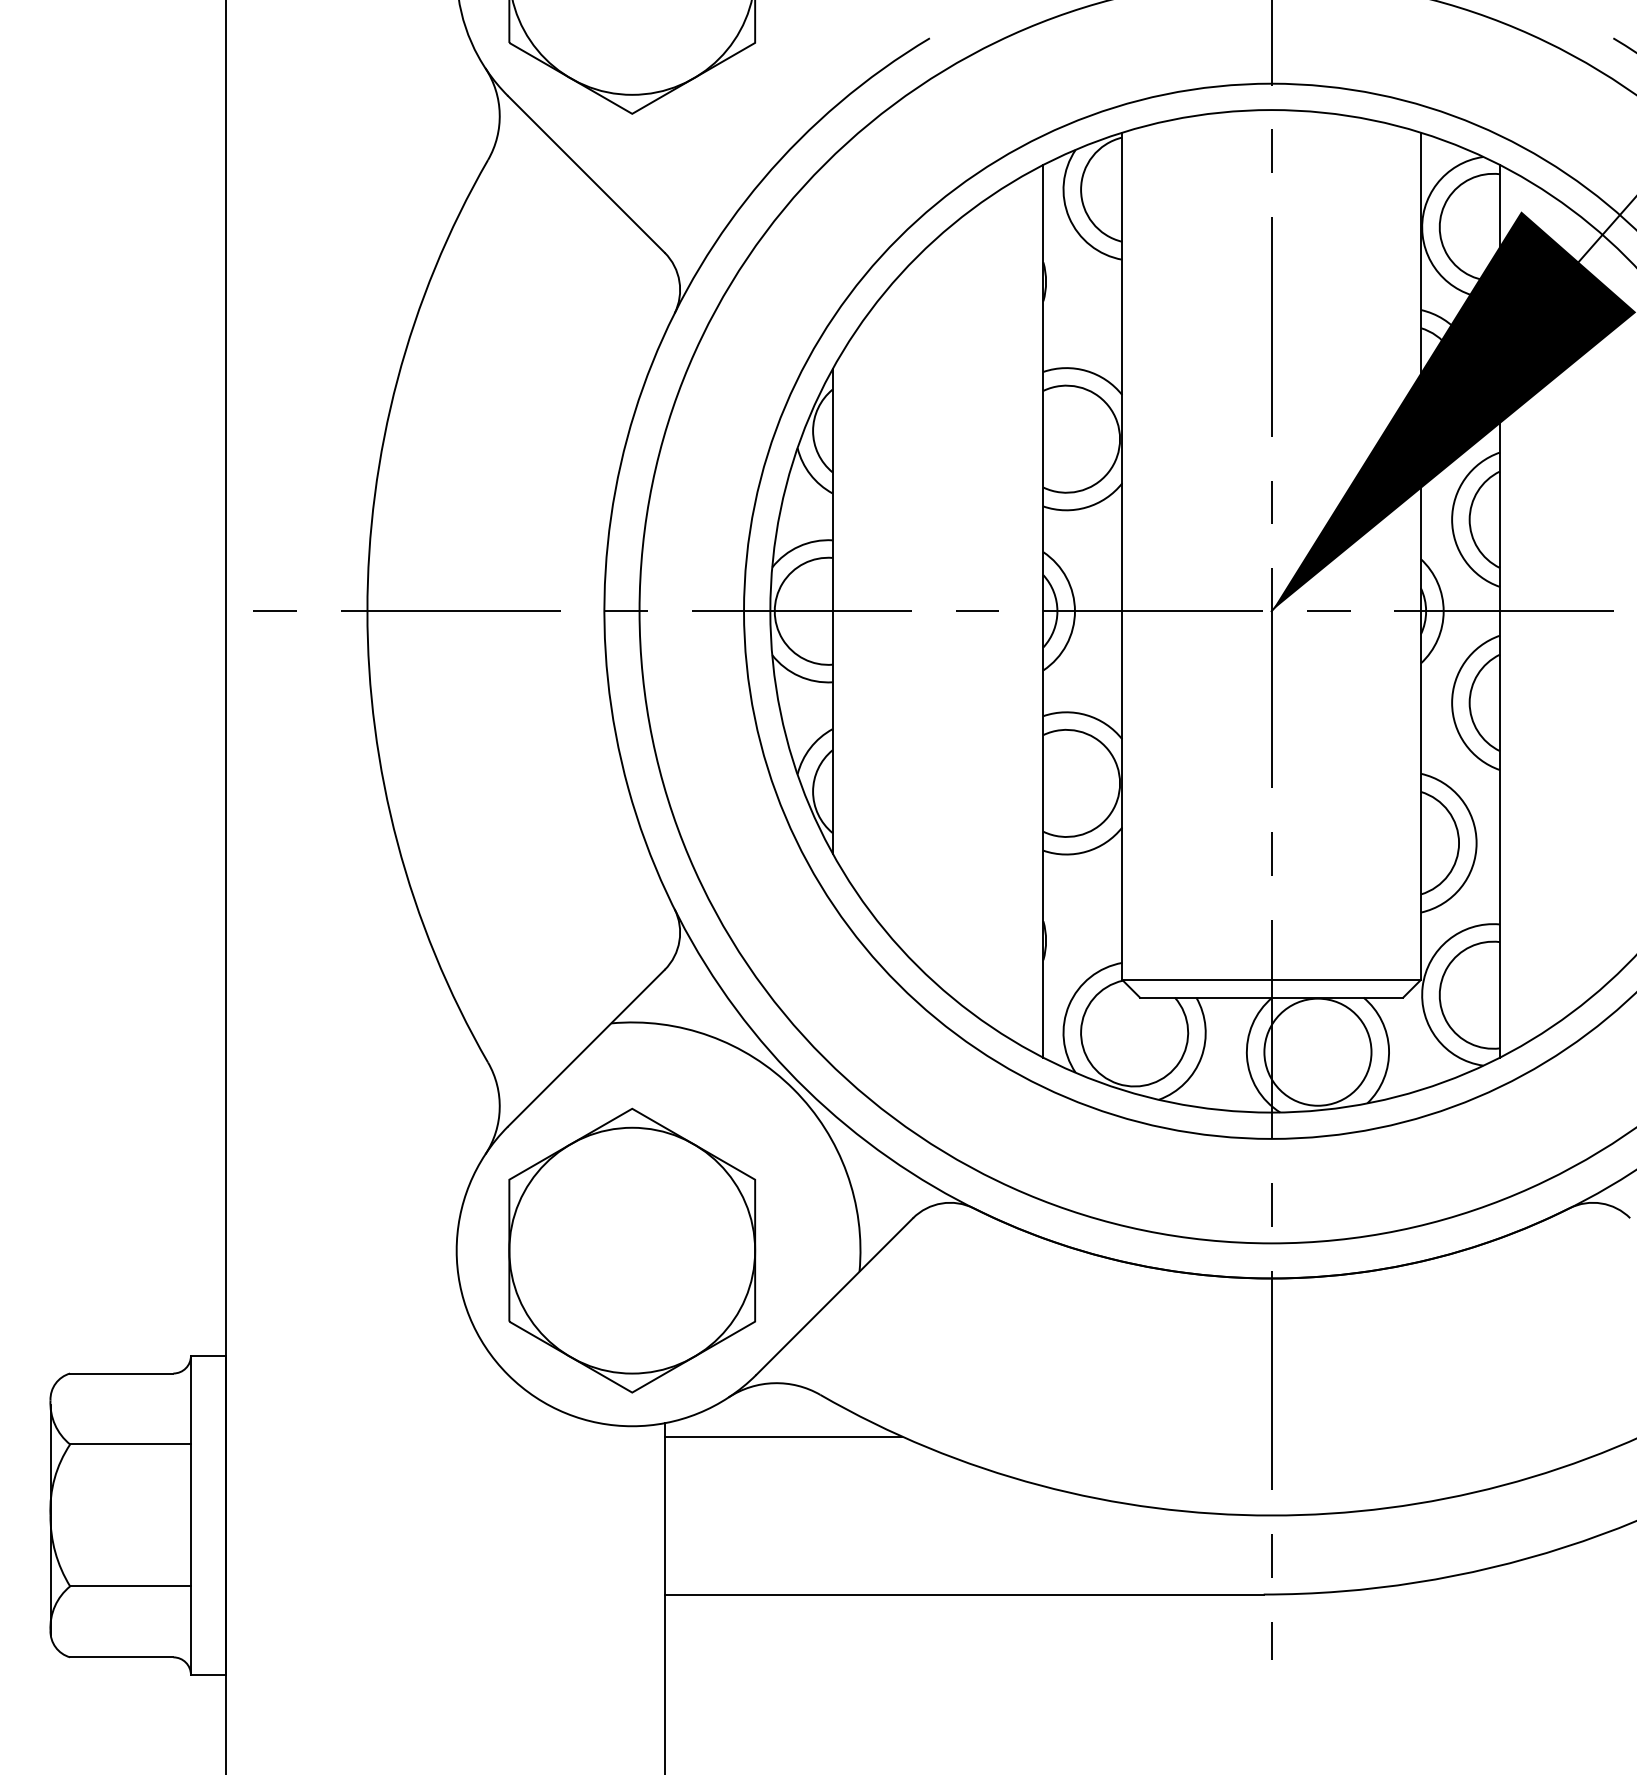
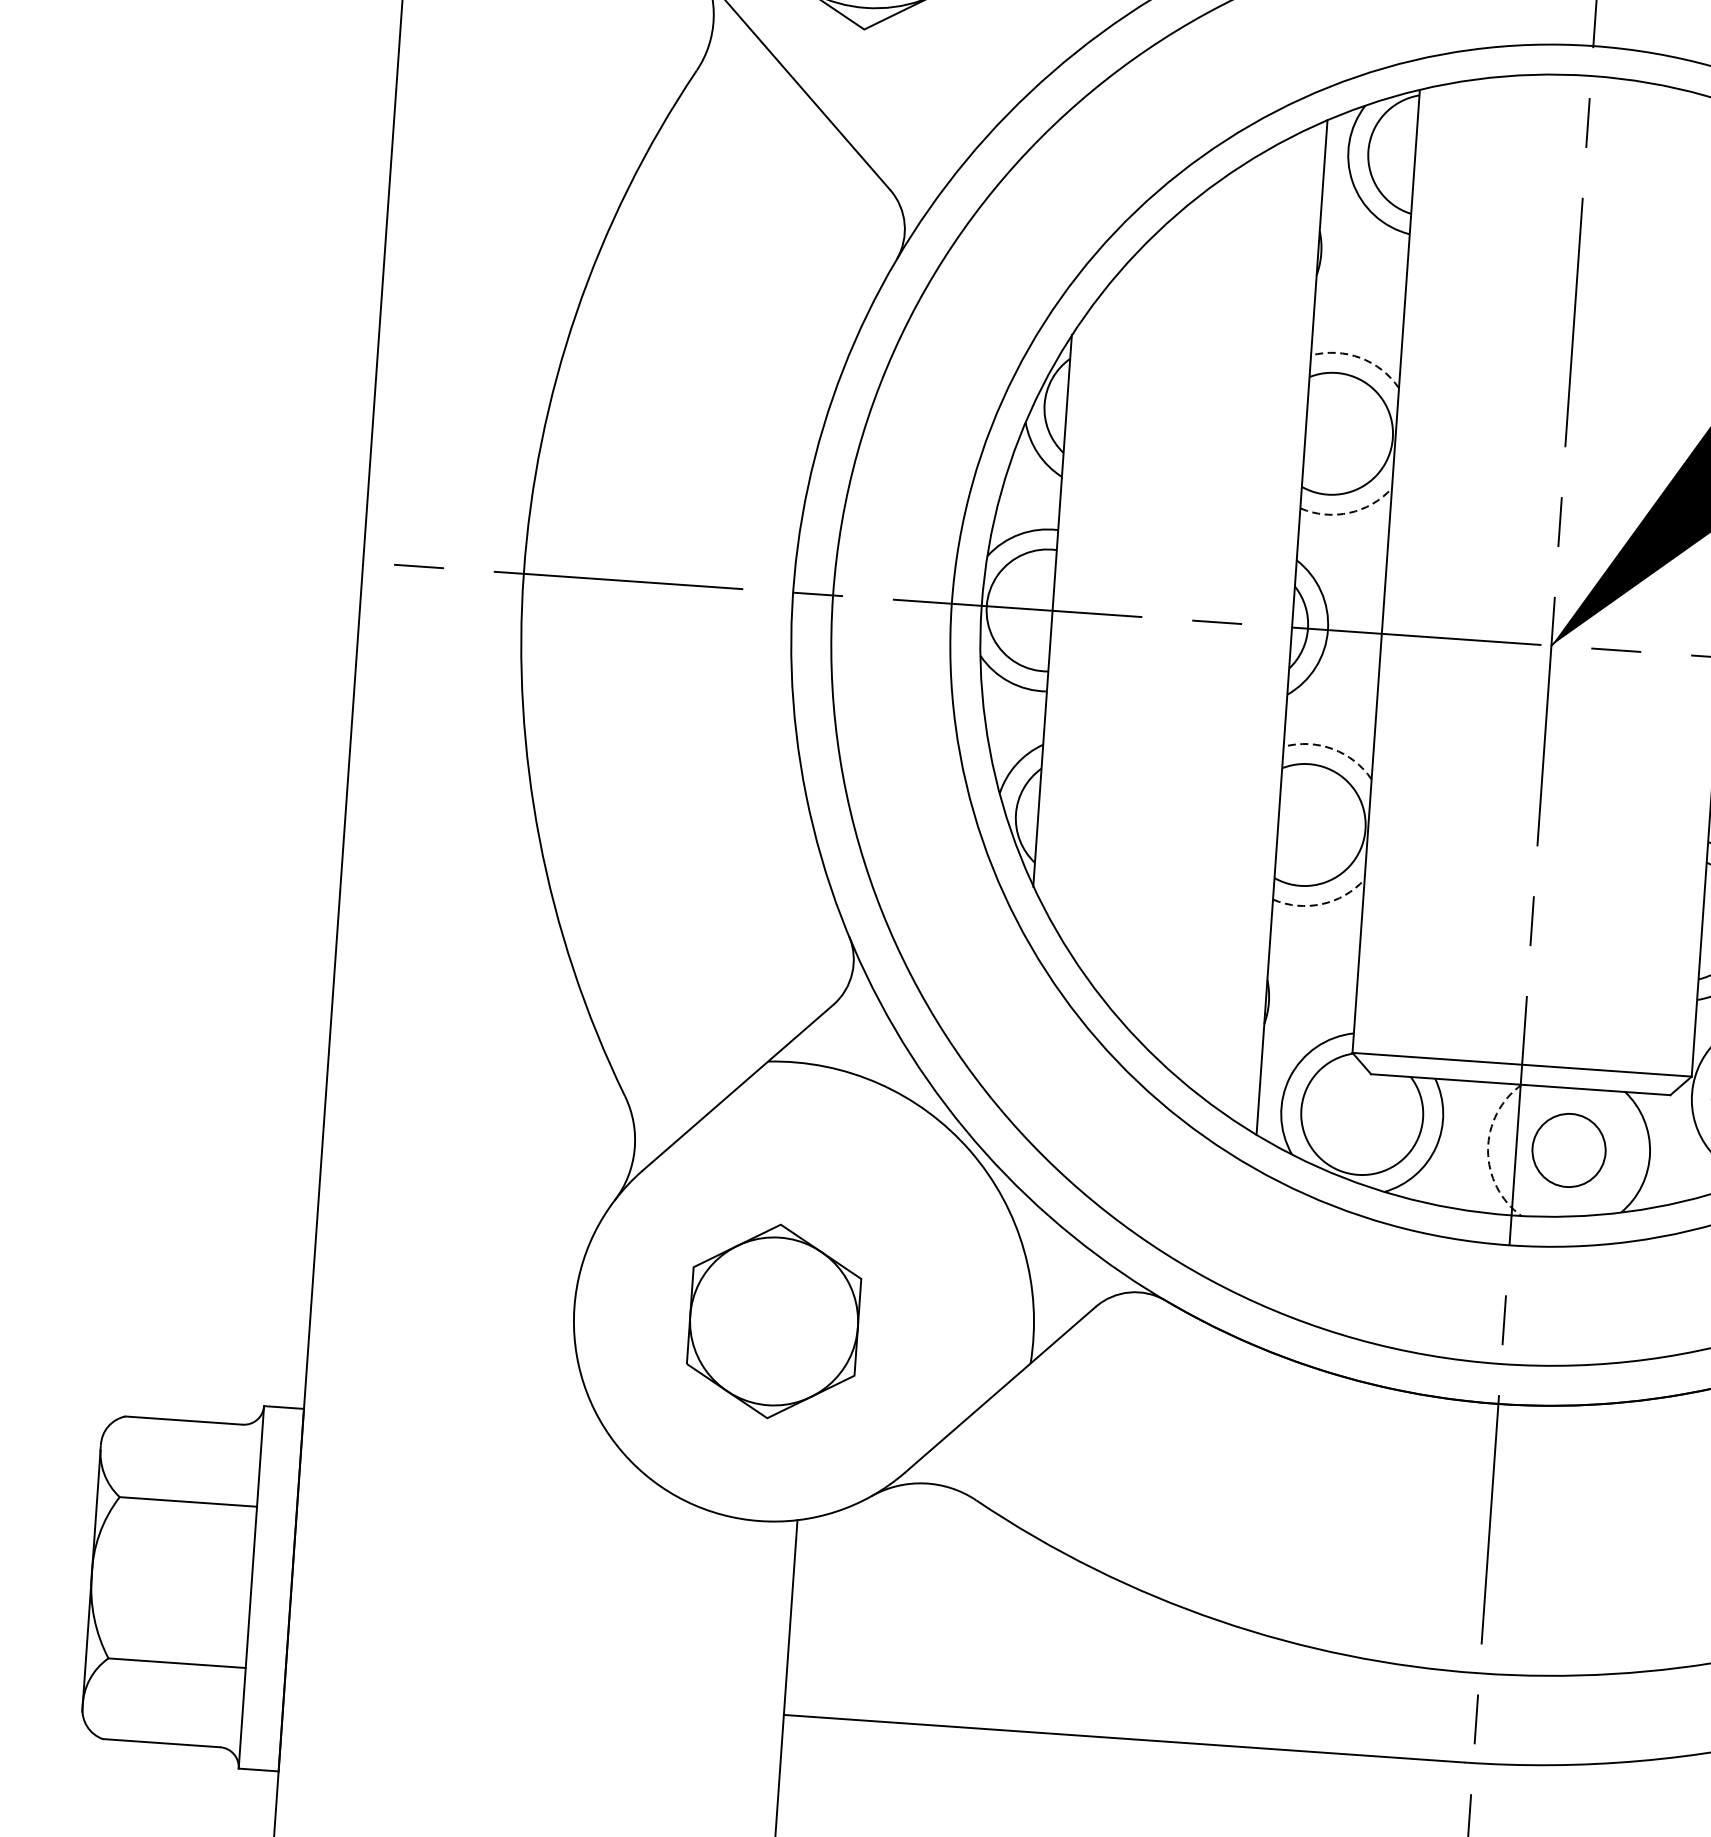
arc: (1086, 371) -> (1360, 358), solid -> dashed
arc: (1086, 507) -> (1349, 512), solid -> dashed
arc: (1086, 715) -> (1332, 749), solid -> dashed
arc: (1086, 851) -> (1321, 903), solid -> dashed
circle: (1317, 1051) -> (1568, 1149), size x0.6
arc: (1247, 1057) -> (1488, 1150), solid -> dashed
part: (632, 1250) -> (774, 1321), size x0.6
line: (783, 1436) -> (931, 1544), removed

